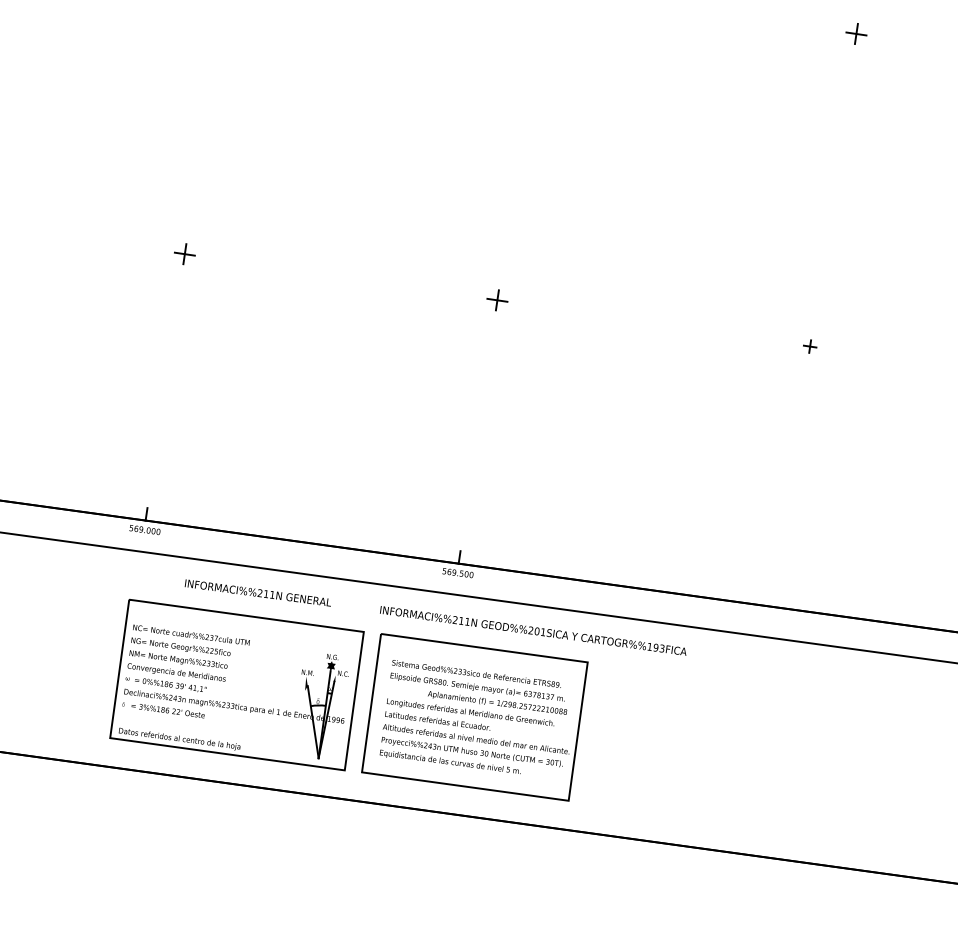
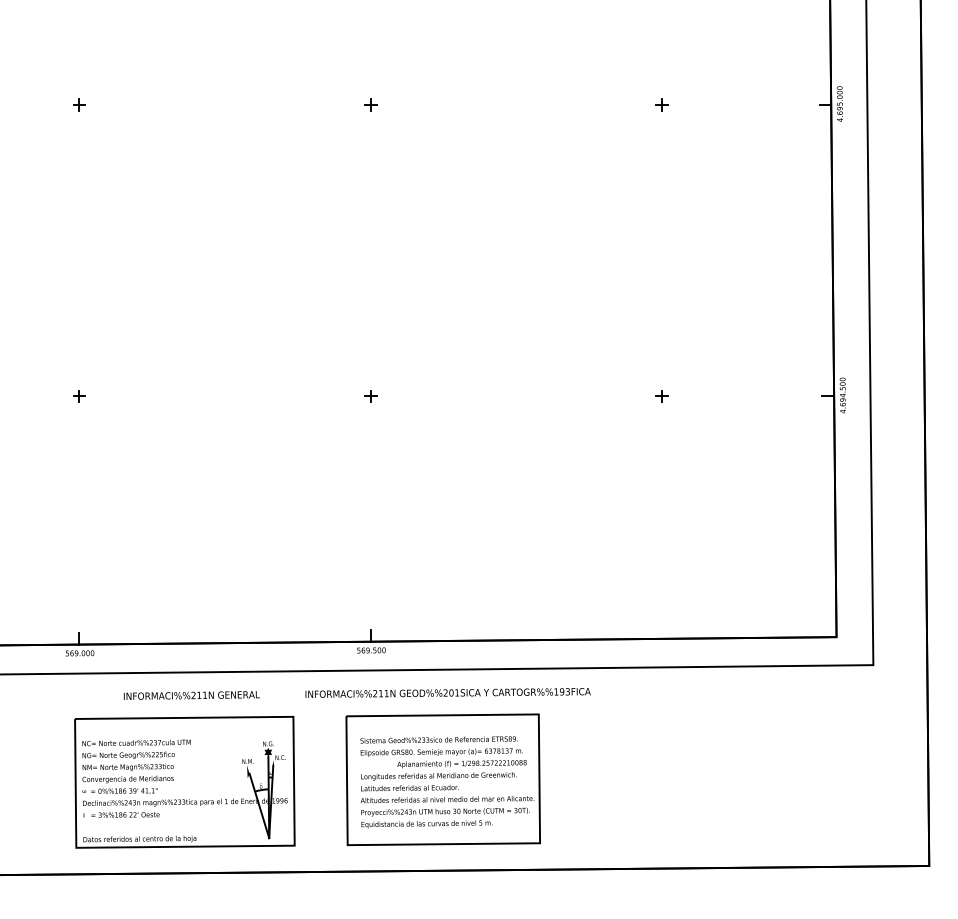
part: (855, 33) -> (661, 104), size x0.62
part: (185, 254) -> (79, 396), size x0.62
part: (497, 300) -> (370, 396), size x0.62
part: (474, 716) -> (442, 779), moved

